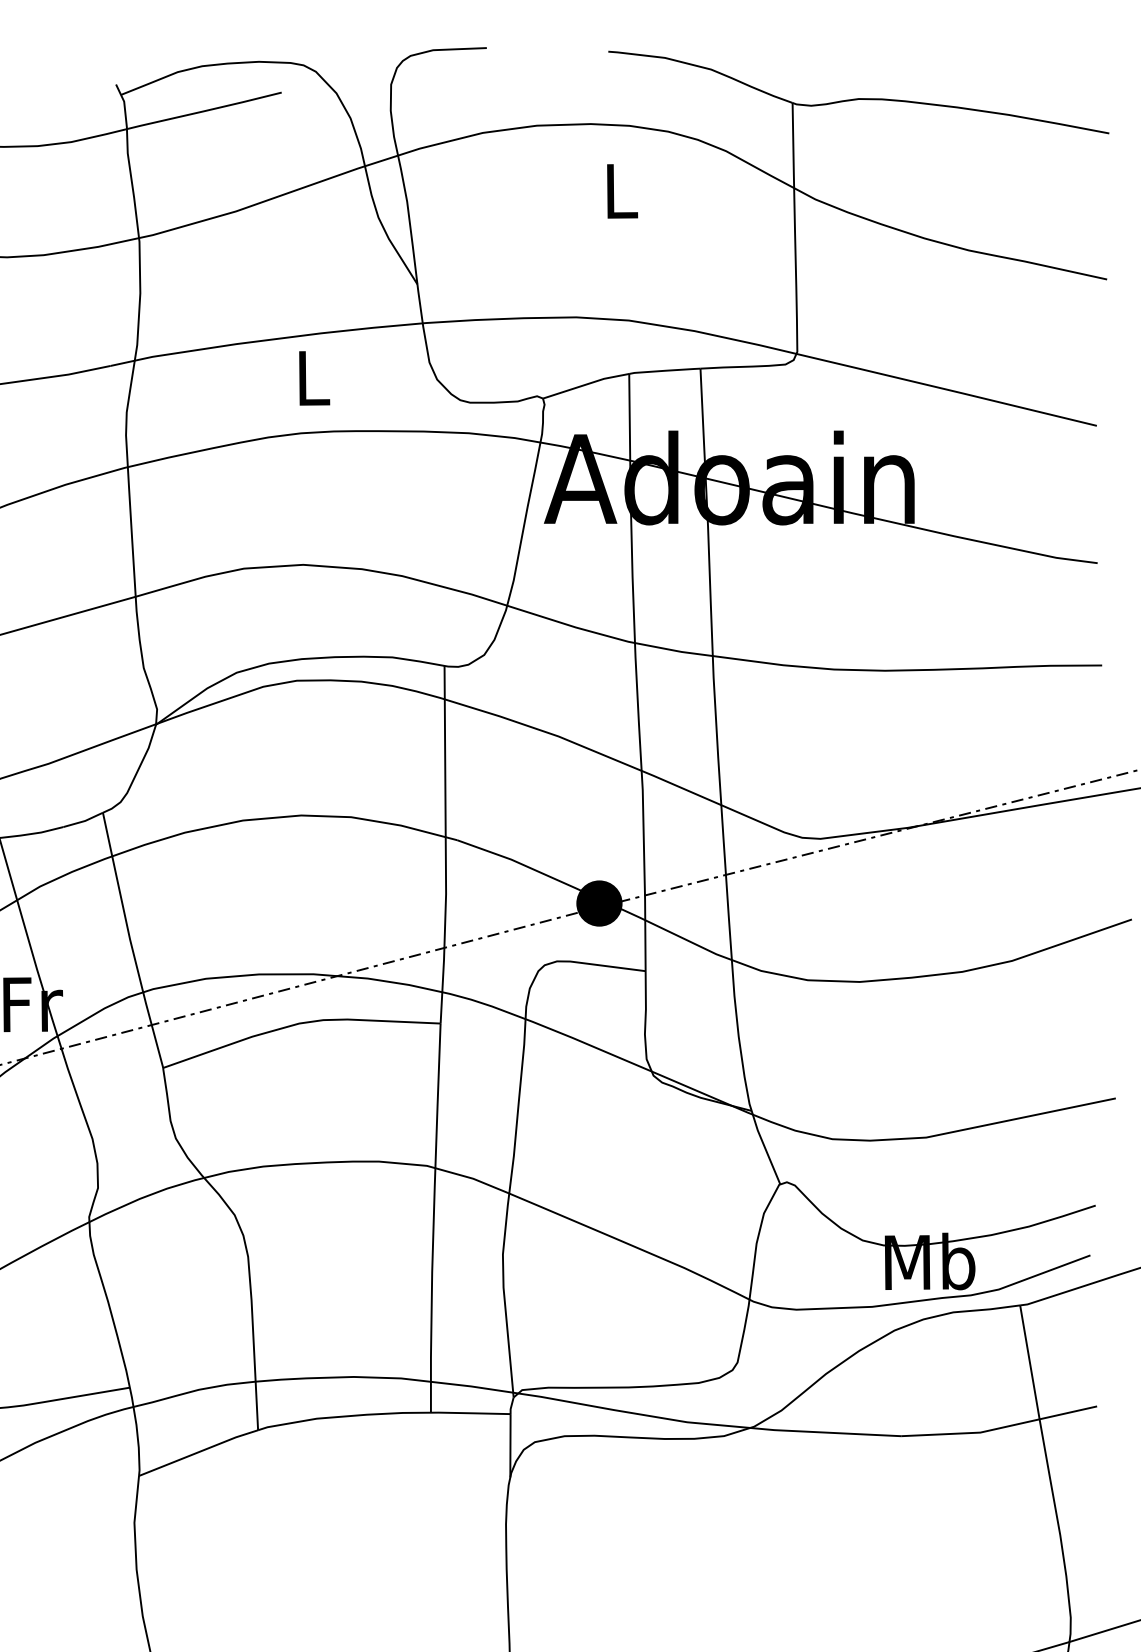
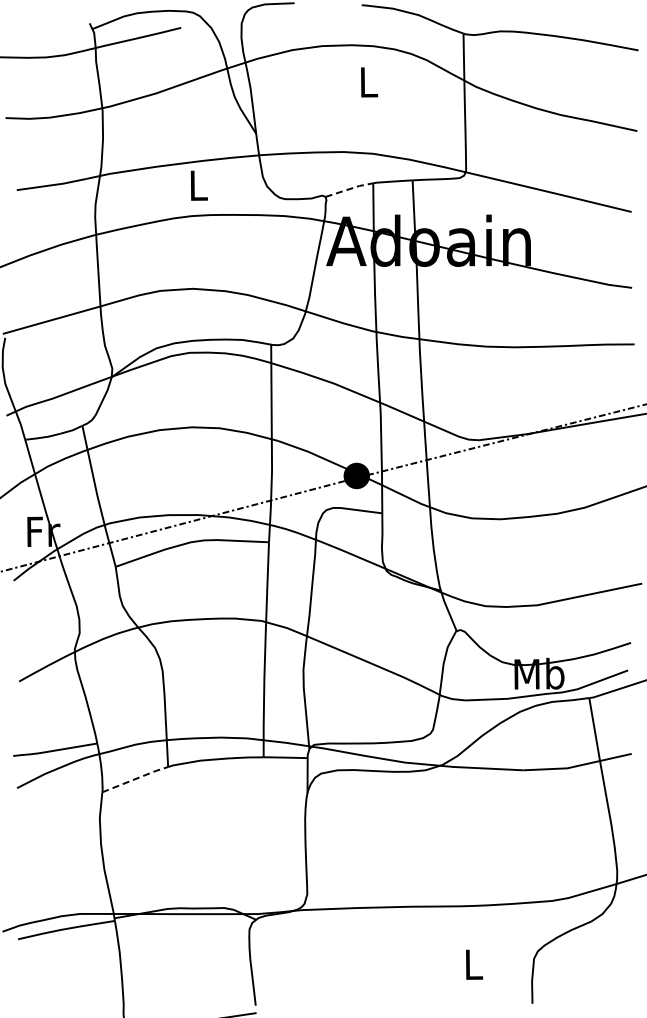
line: (586, 385) -> (349, 189), solid -> dashed
line: (199, 1452) -> (135, 779), solid -> dashed

